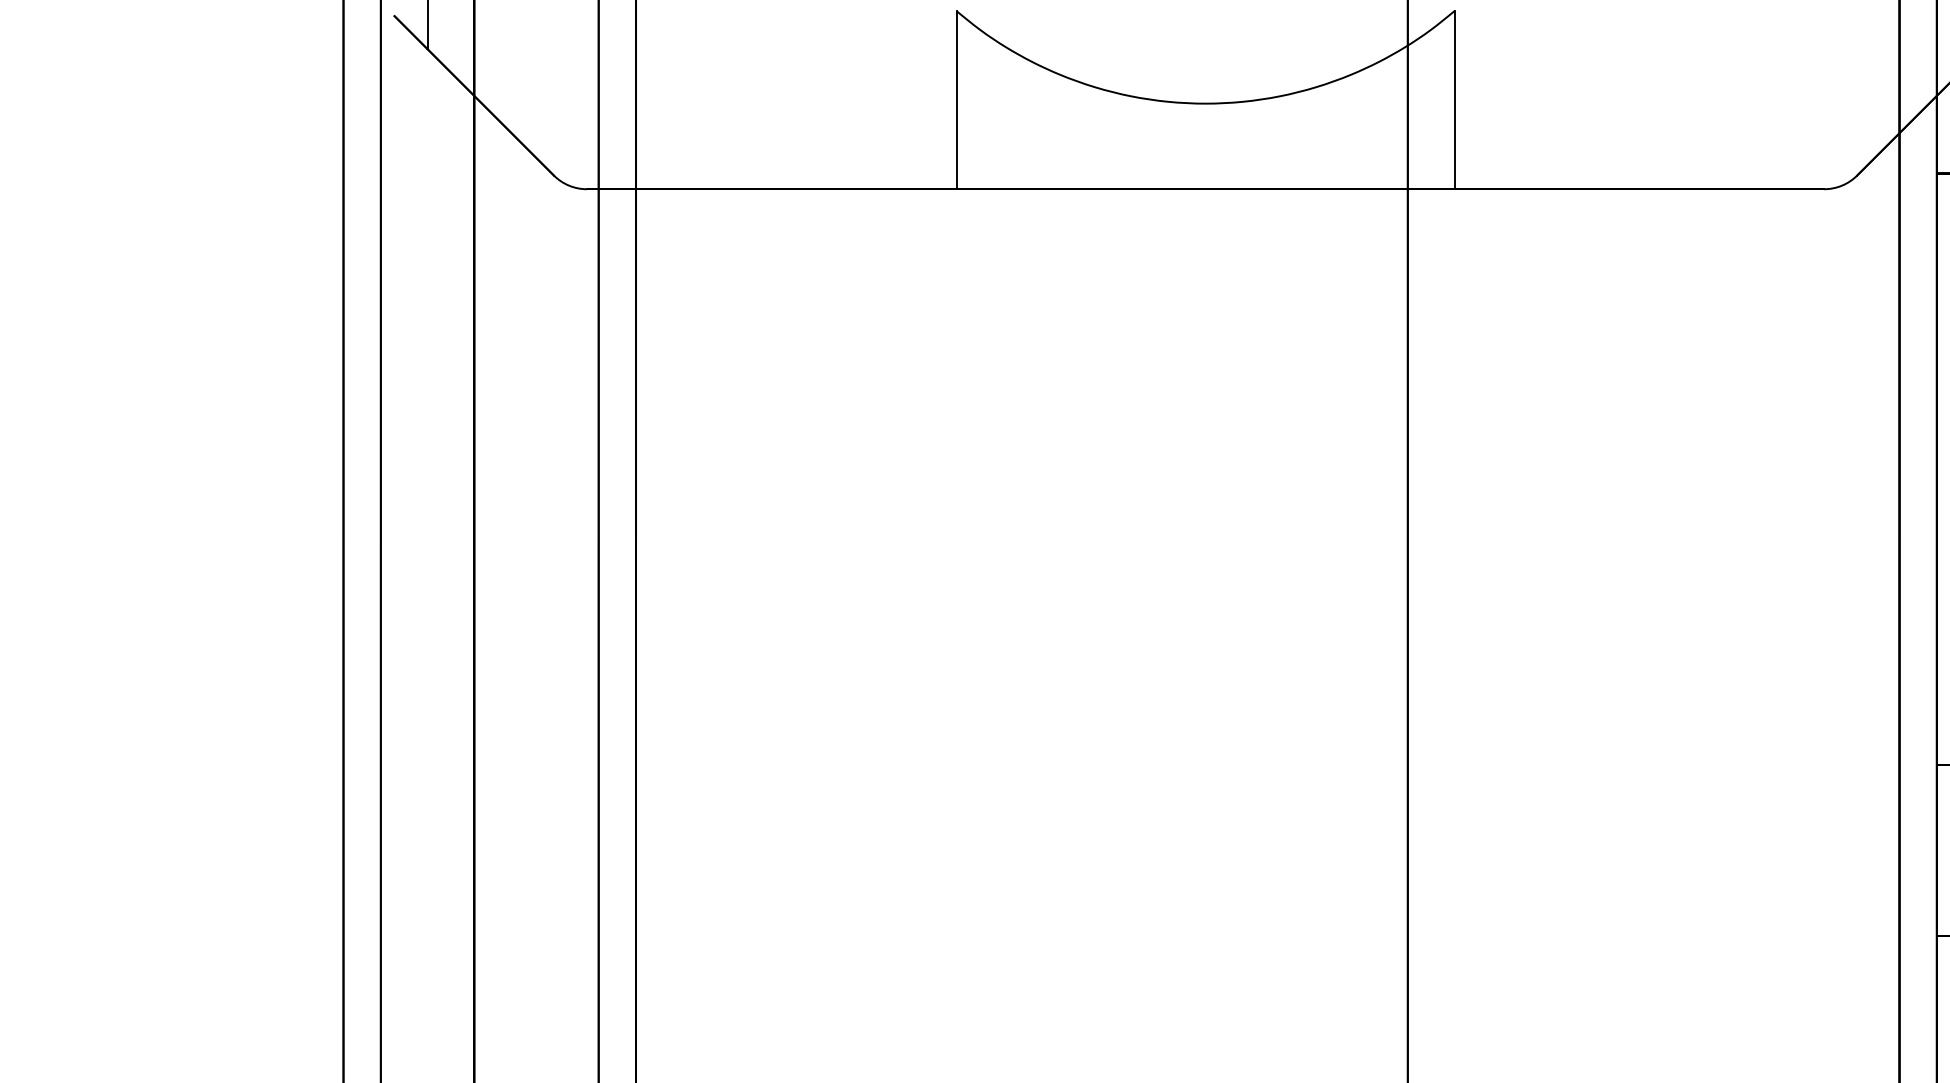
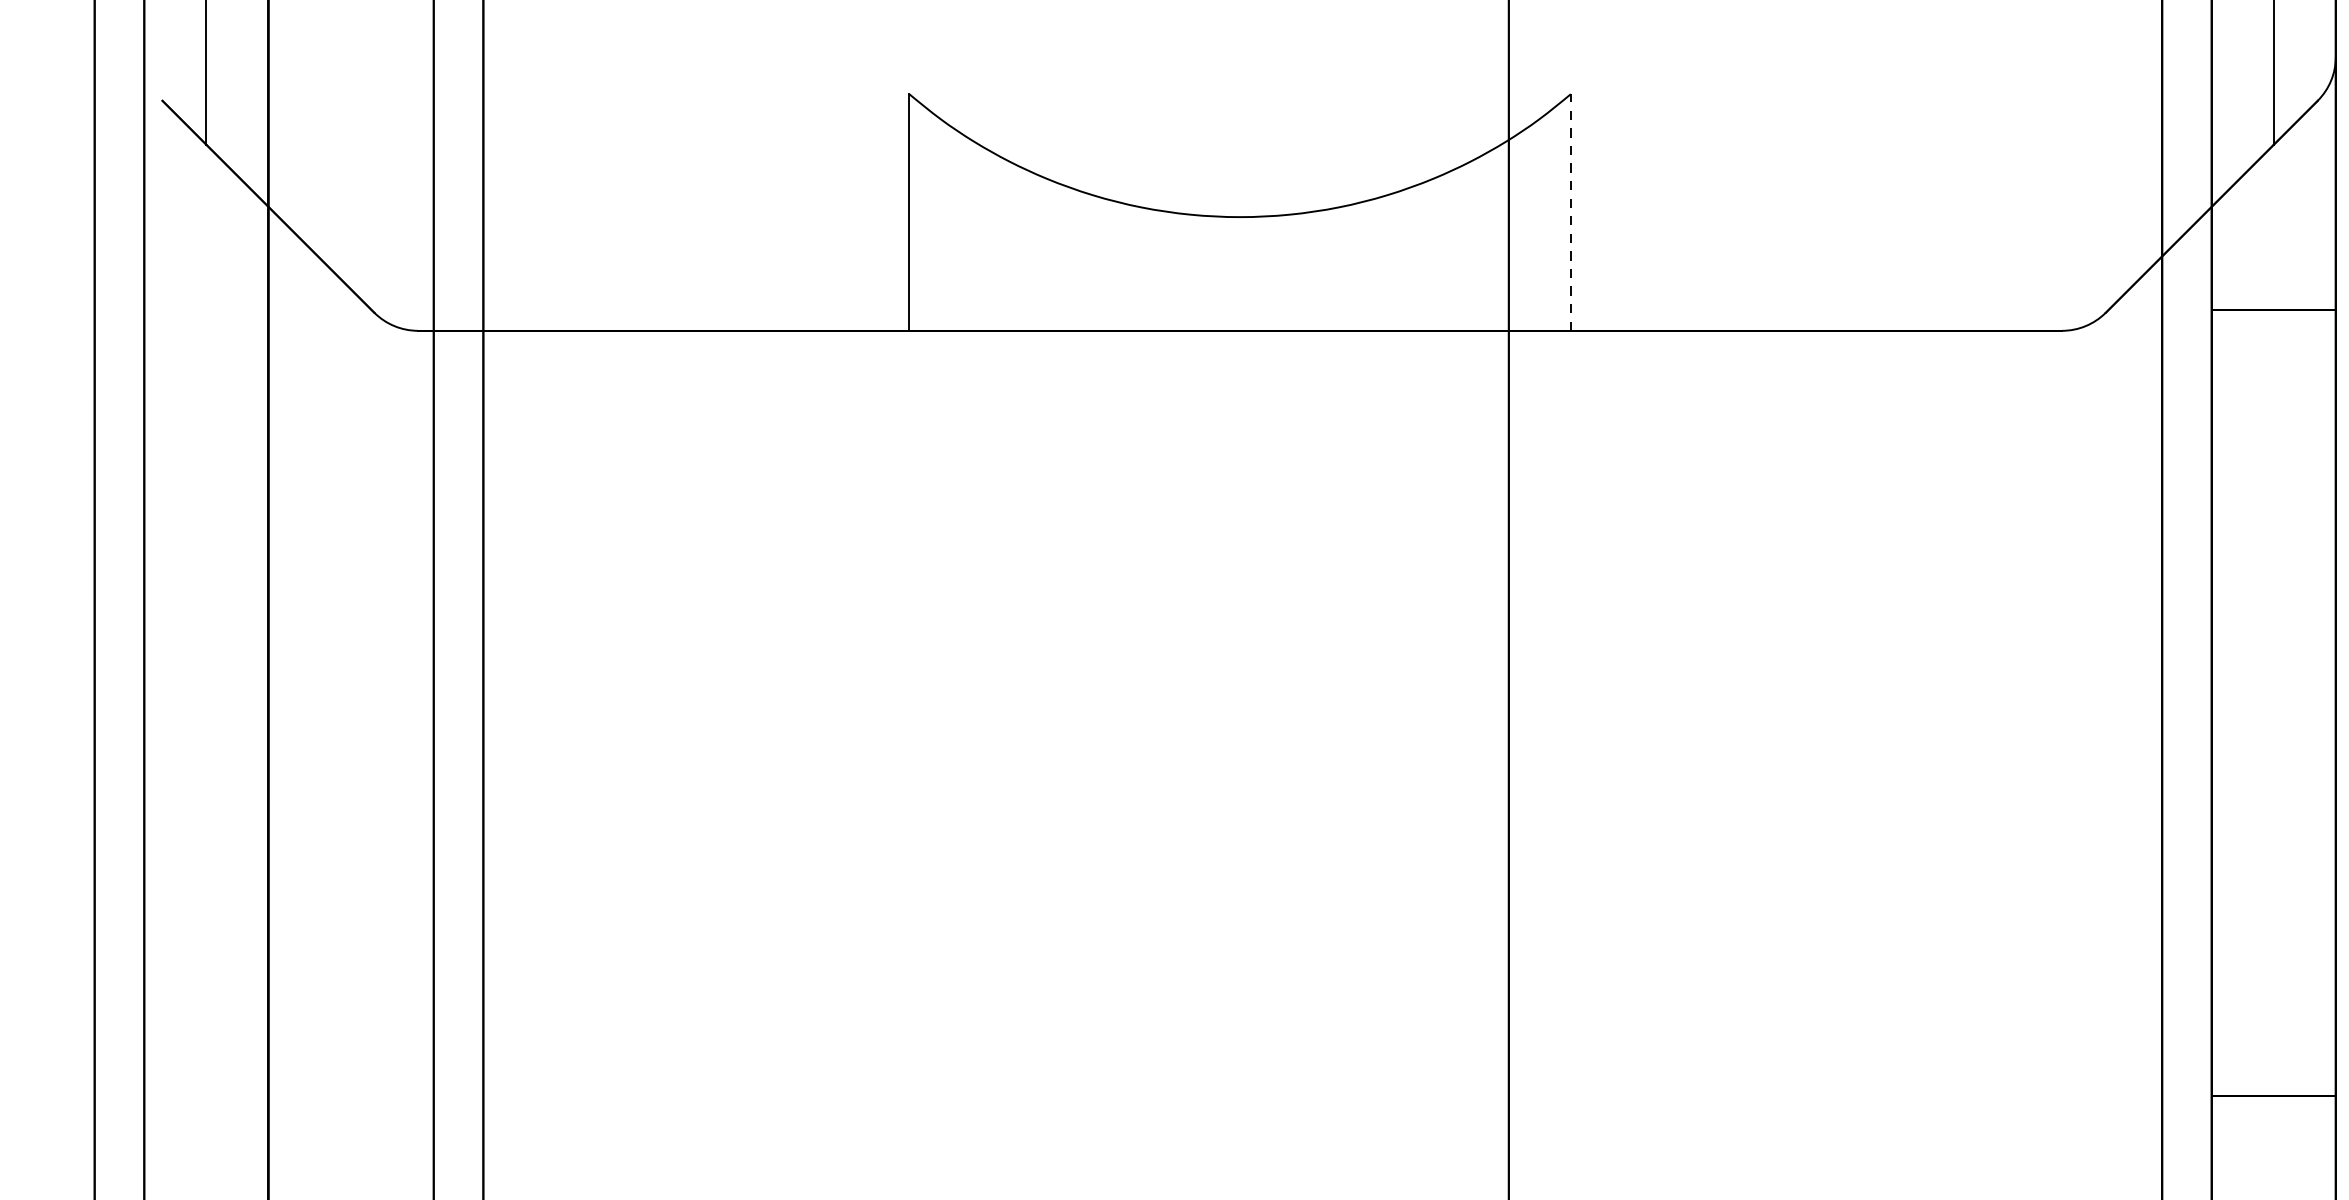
line: (1454, 99) -> (1570, 211), solid -> dashed

